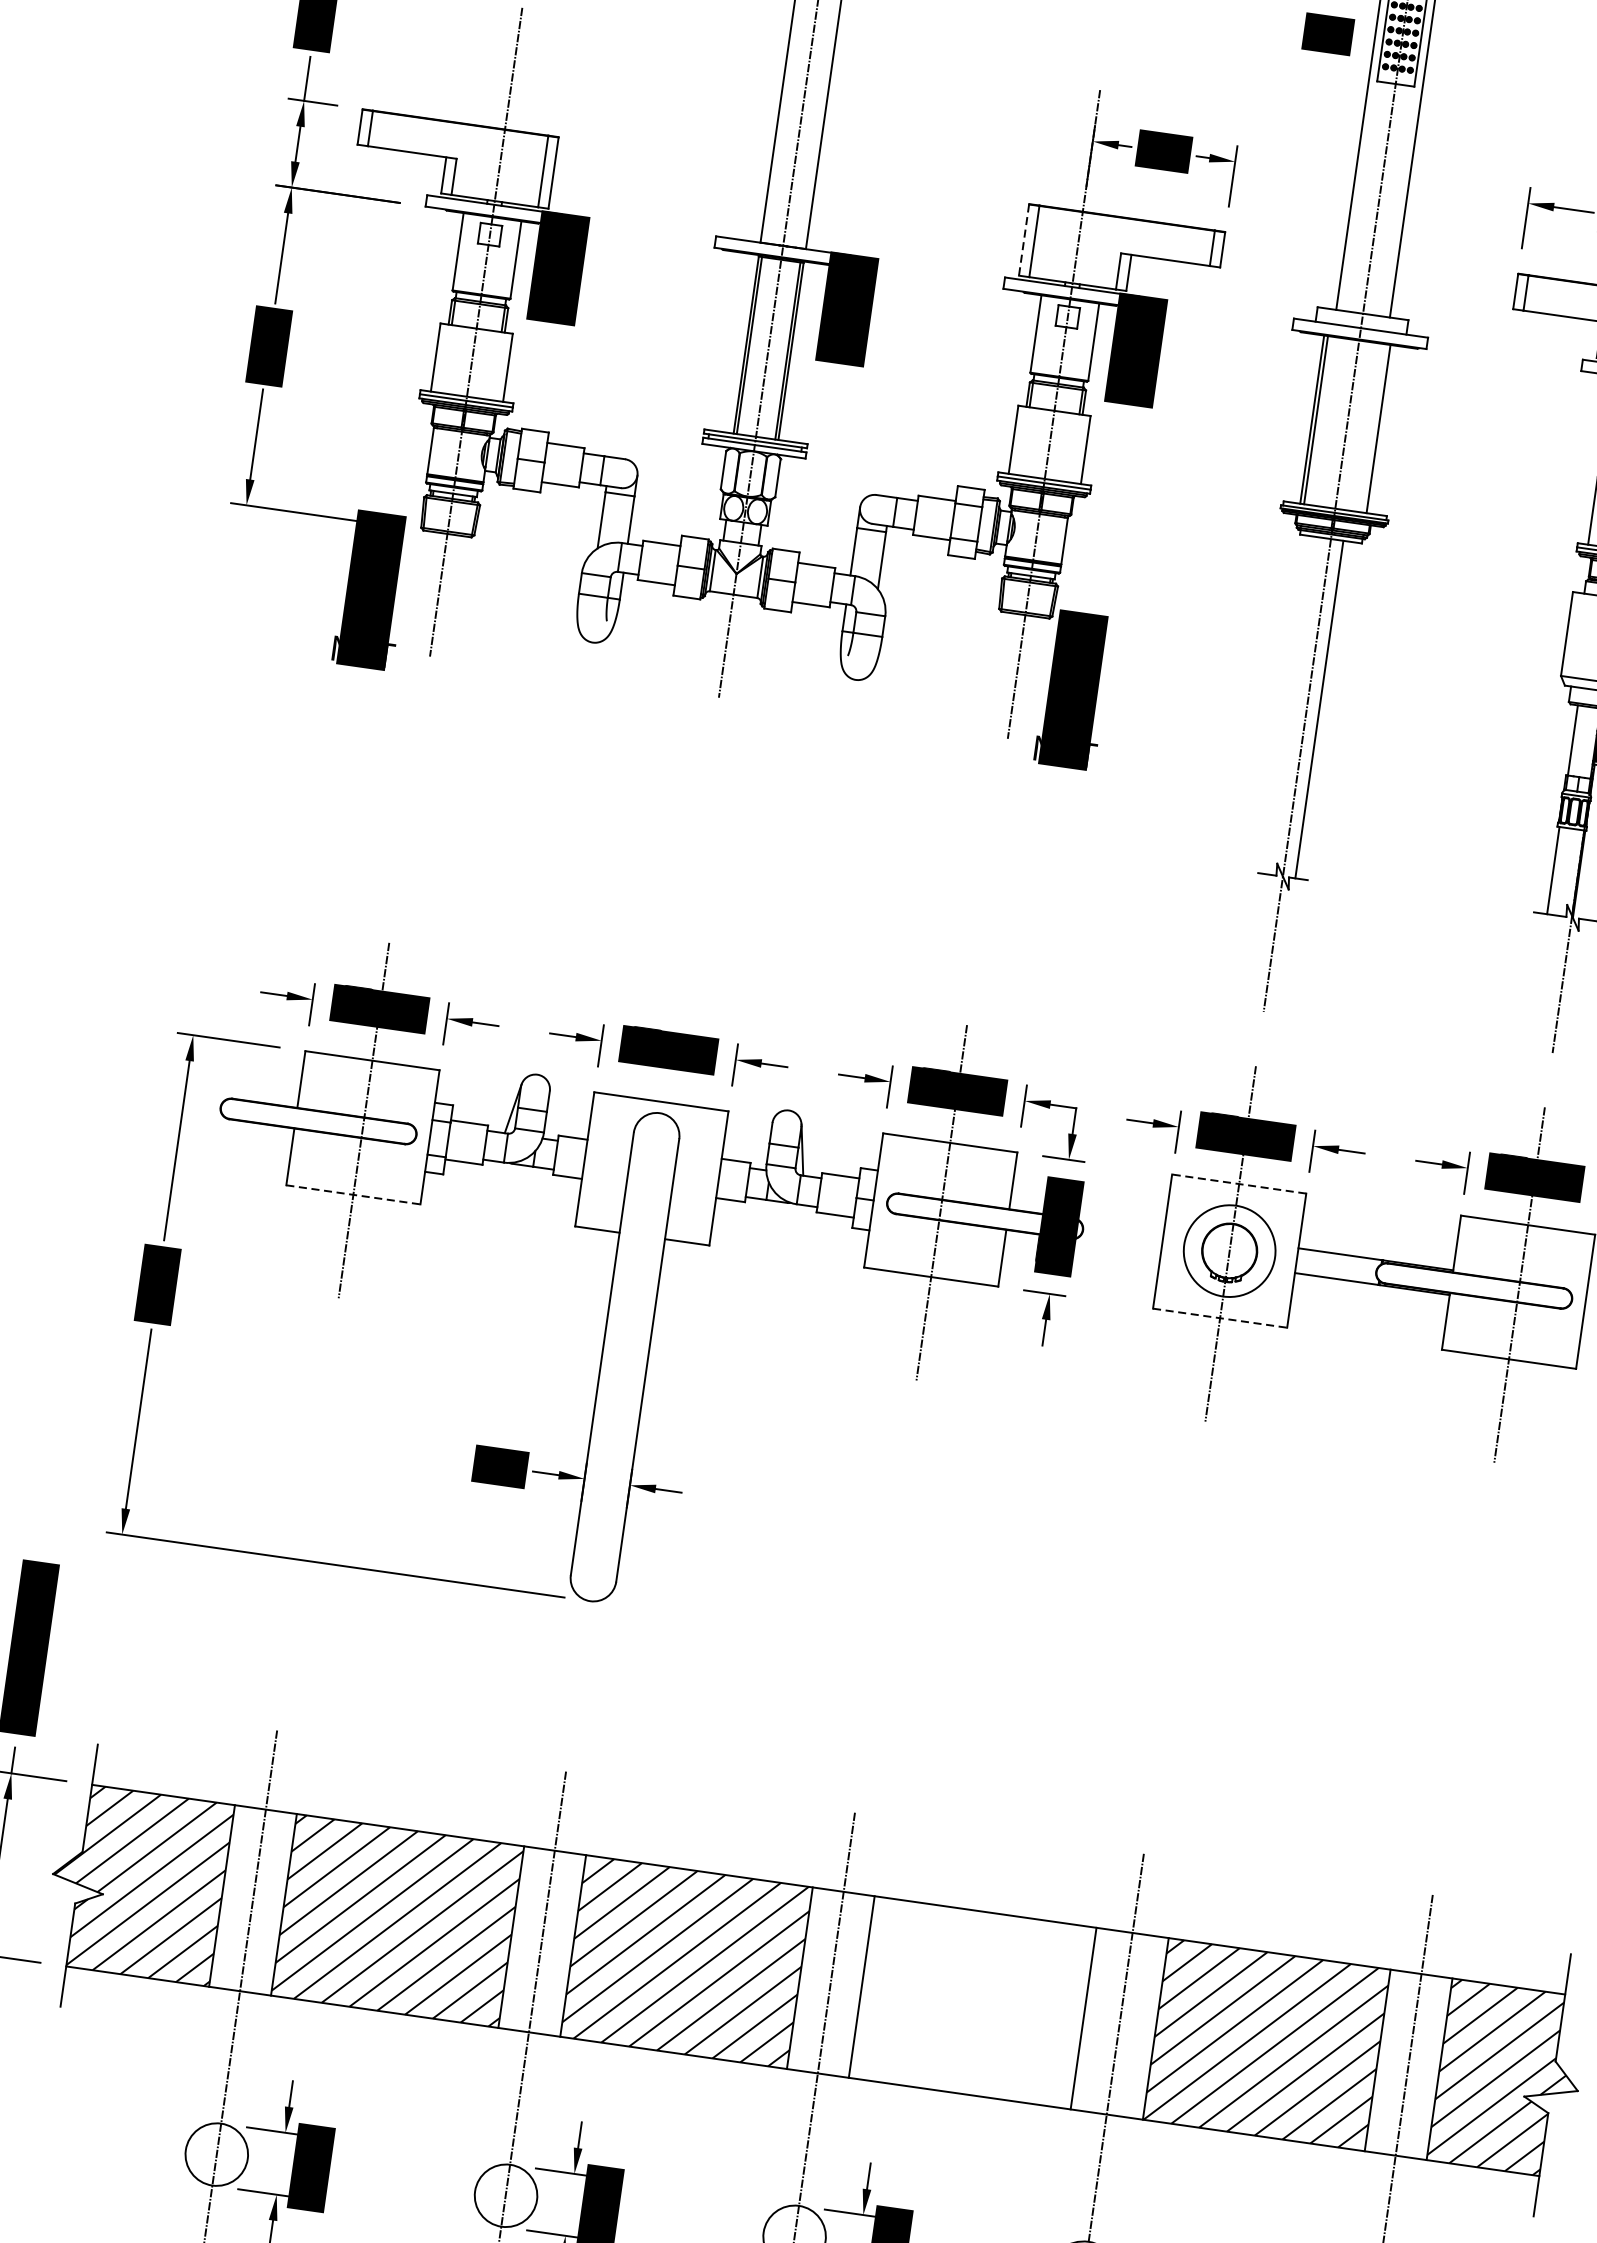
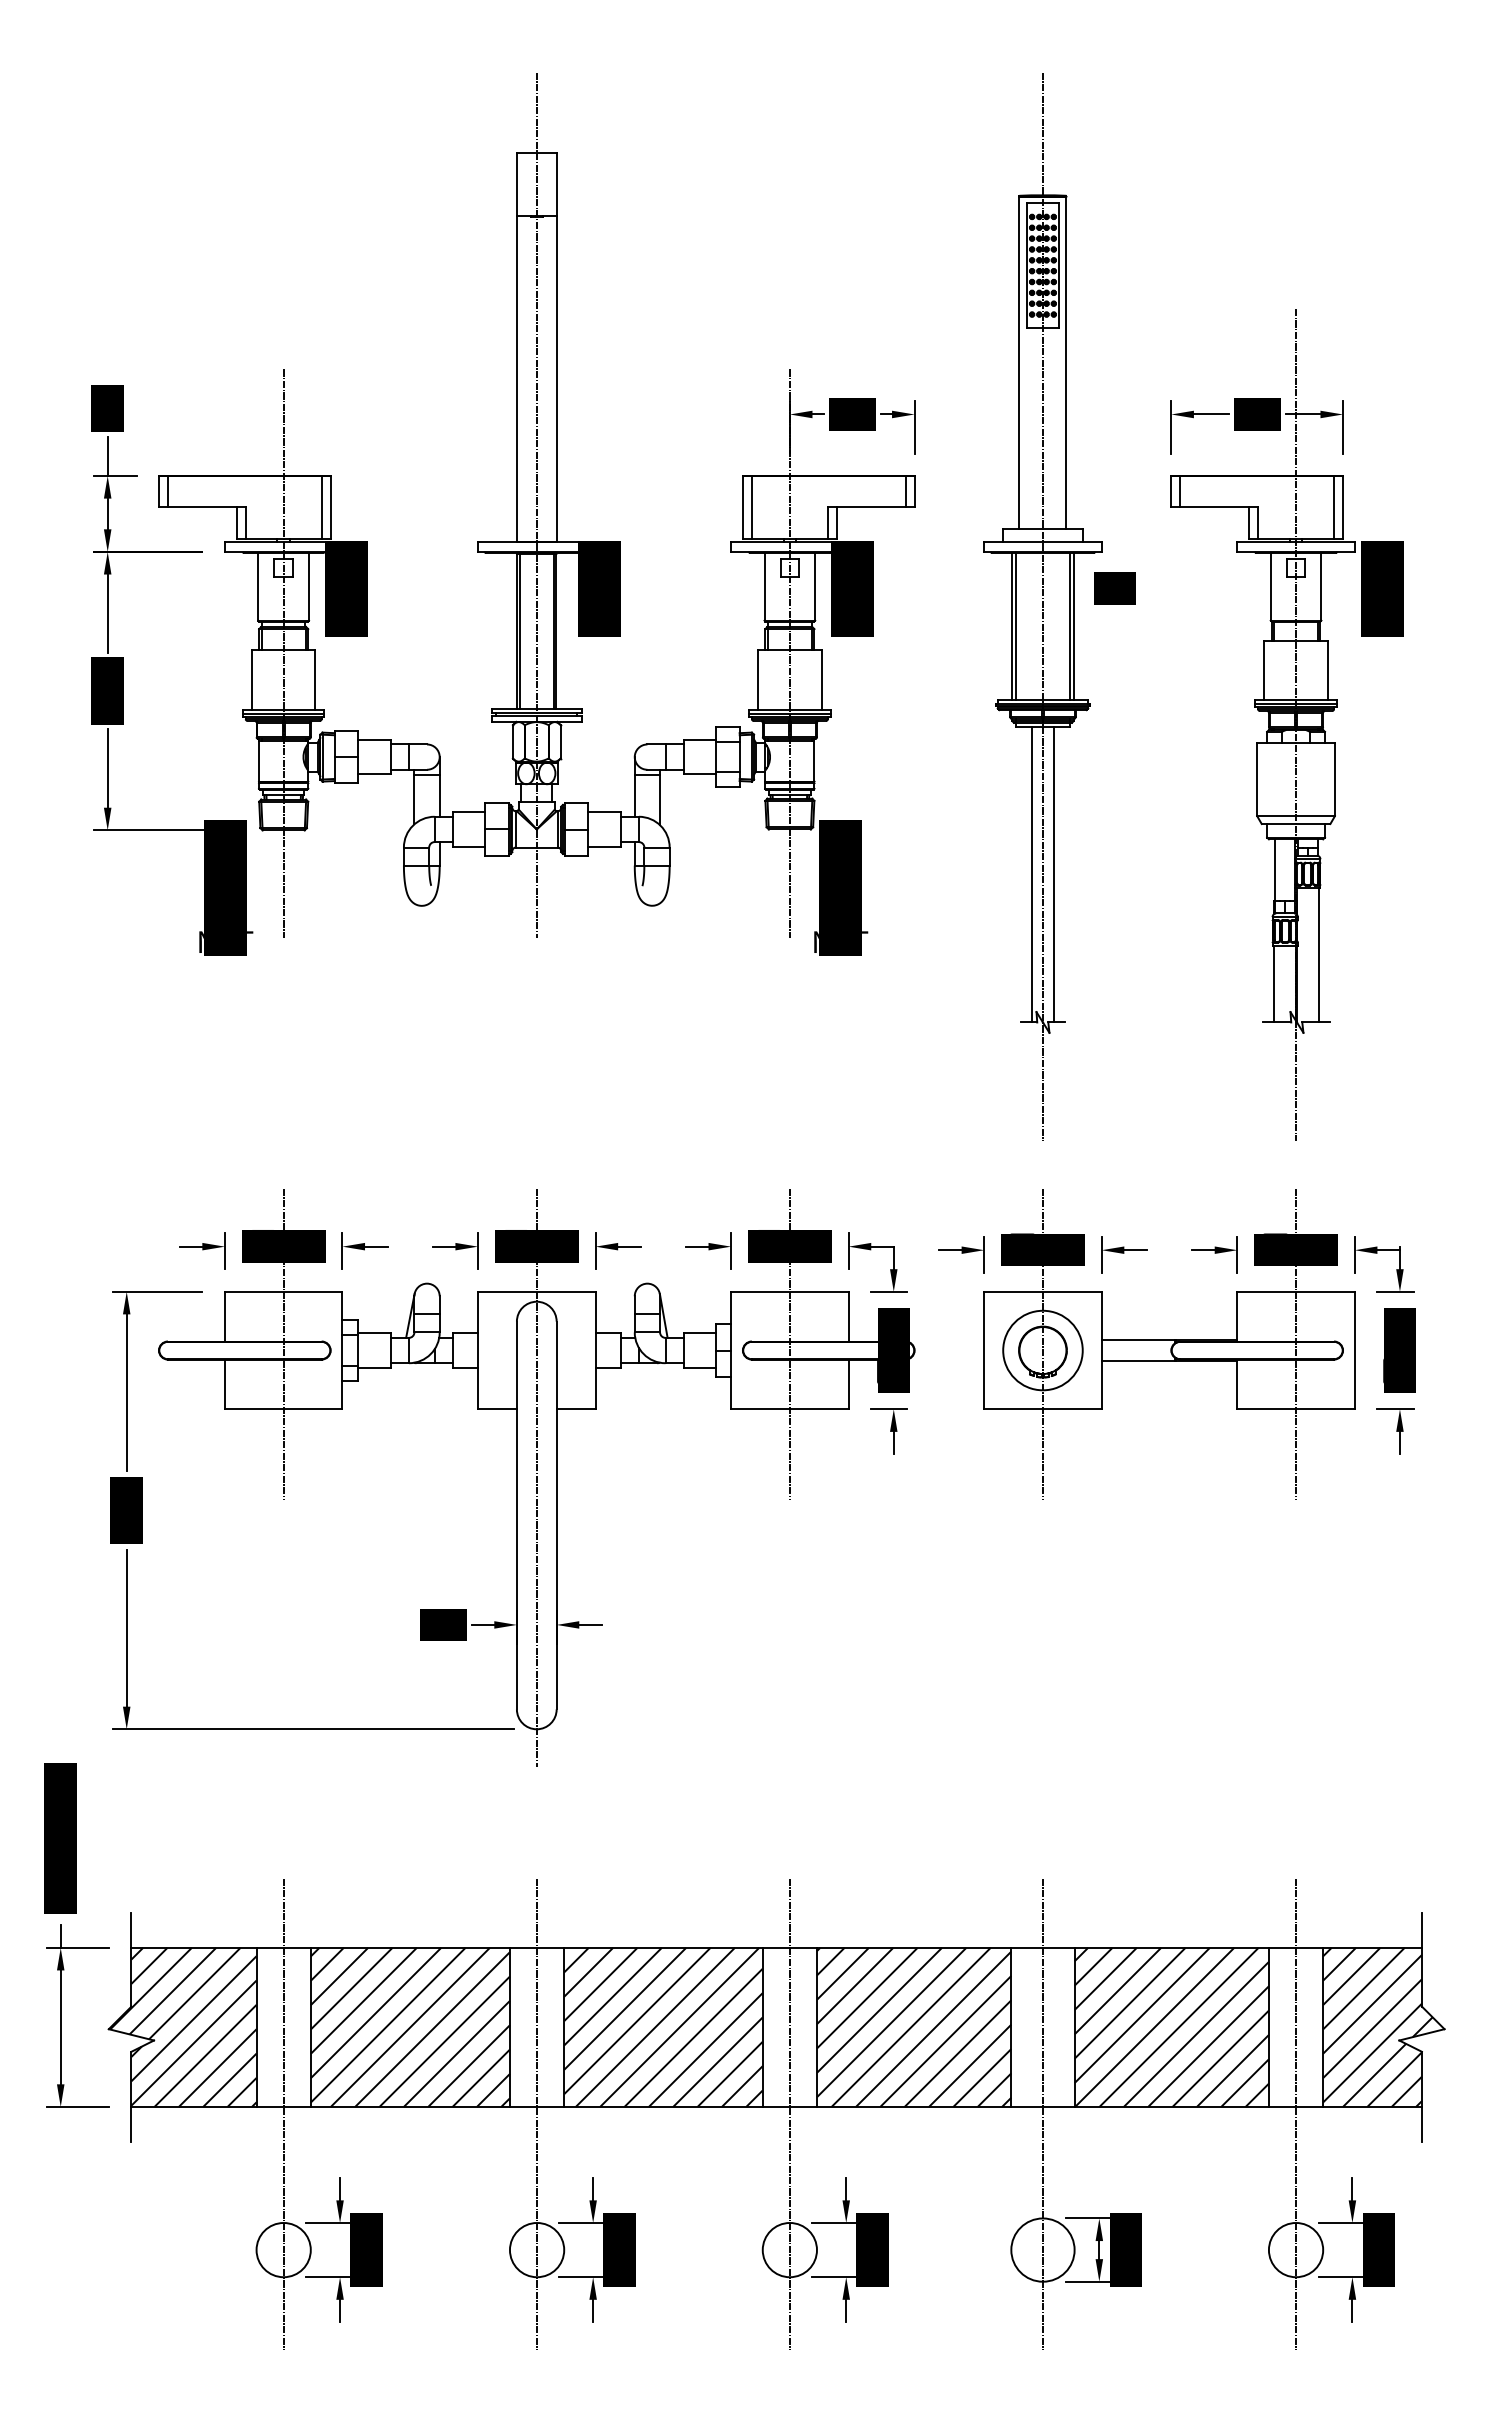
text: (1327, 34) -> (1114, 588), moved
line: (1023, 241) -> (742, 508), dashed -> solid
line: (1382, 429) -> (1073, 626), added
line: (1295, 706) -> (1032, 874), added
line: (1238, 1183) -> (1042, 1291), dashed -> solid
line: (353, 1195) -> (283, 1409), dashed -> solid
line: (630, 1313) -> (536, 1477), added
line: (1219, 1318) -> (1042, 1409), dashed -> solid
hatch: (973, 2001) -> (914, 2026), added

